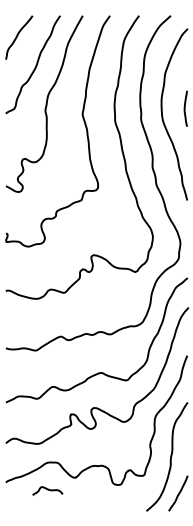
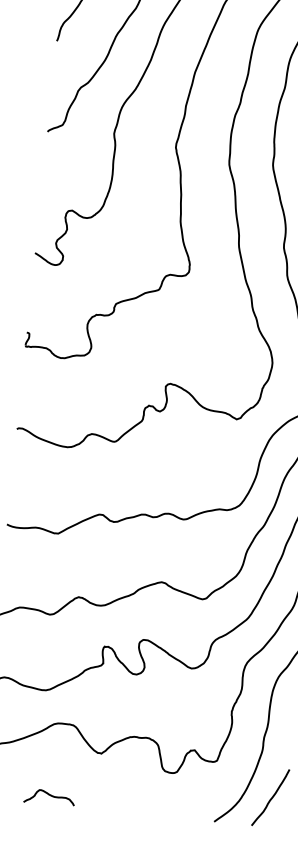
curve: (47, 490) -> (49, 796), moved

